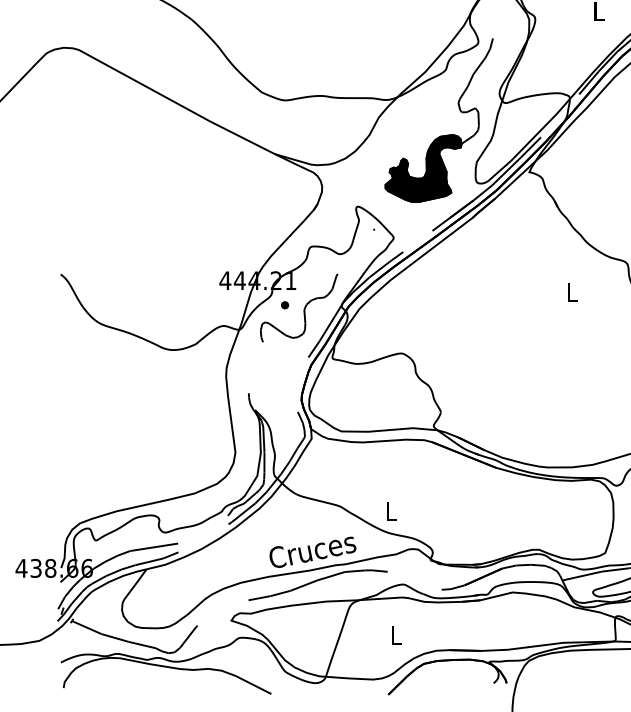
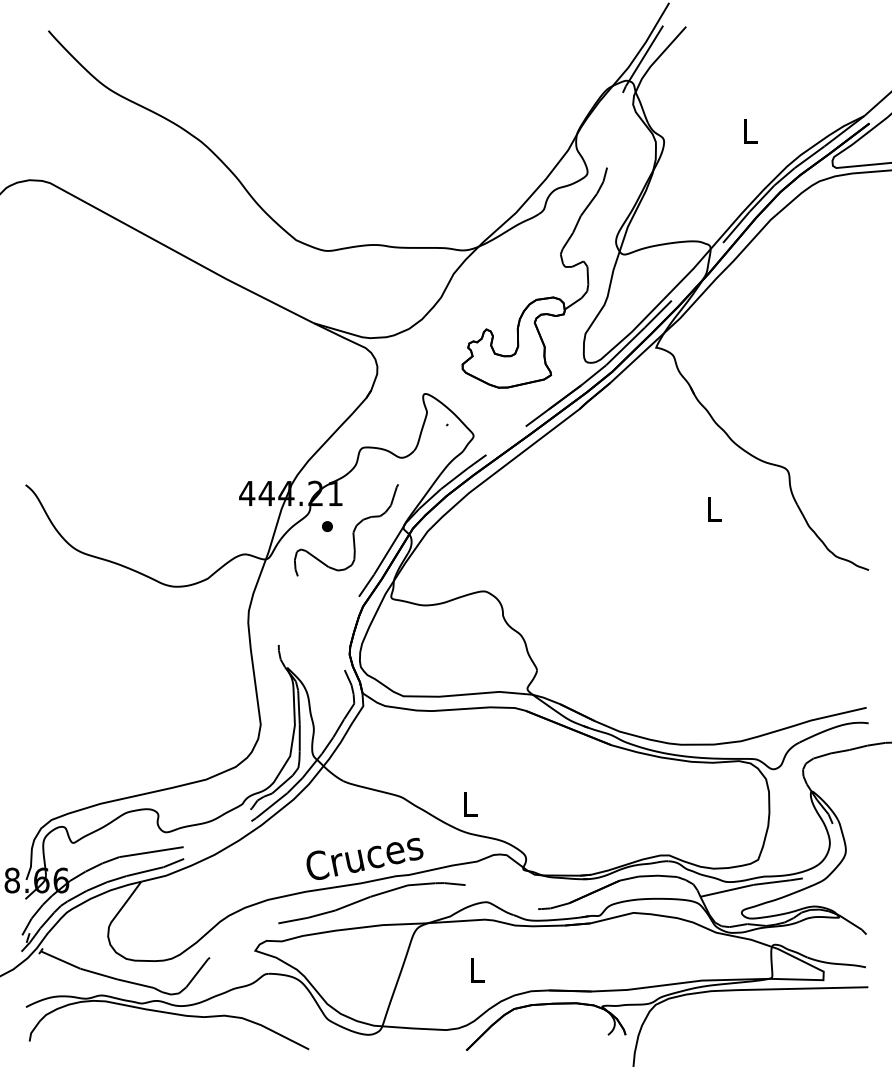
fill: (423, 168) -> (513, 342), removed

